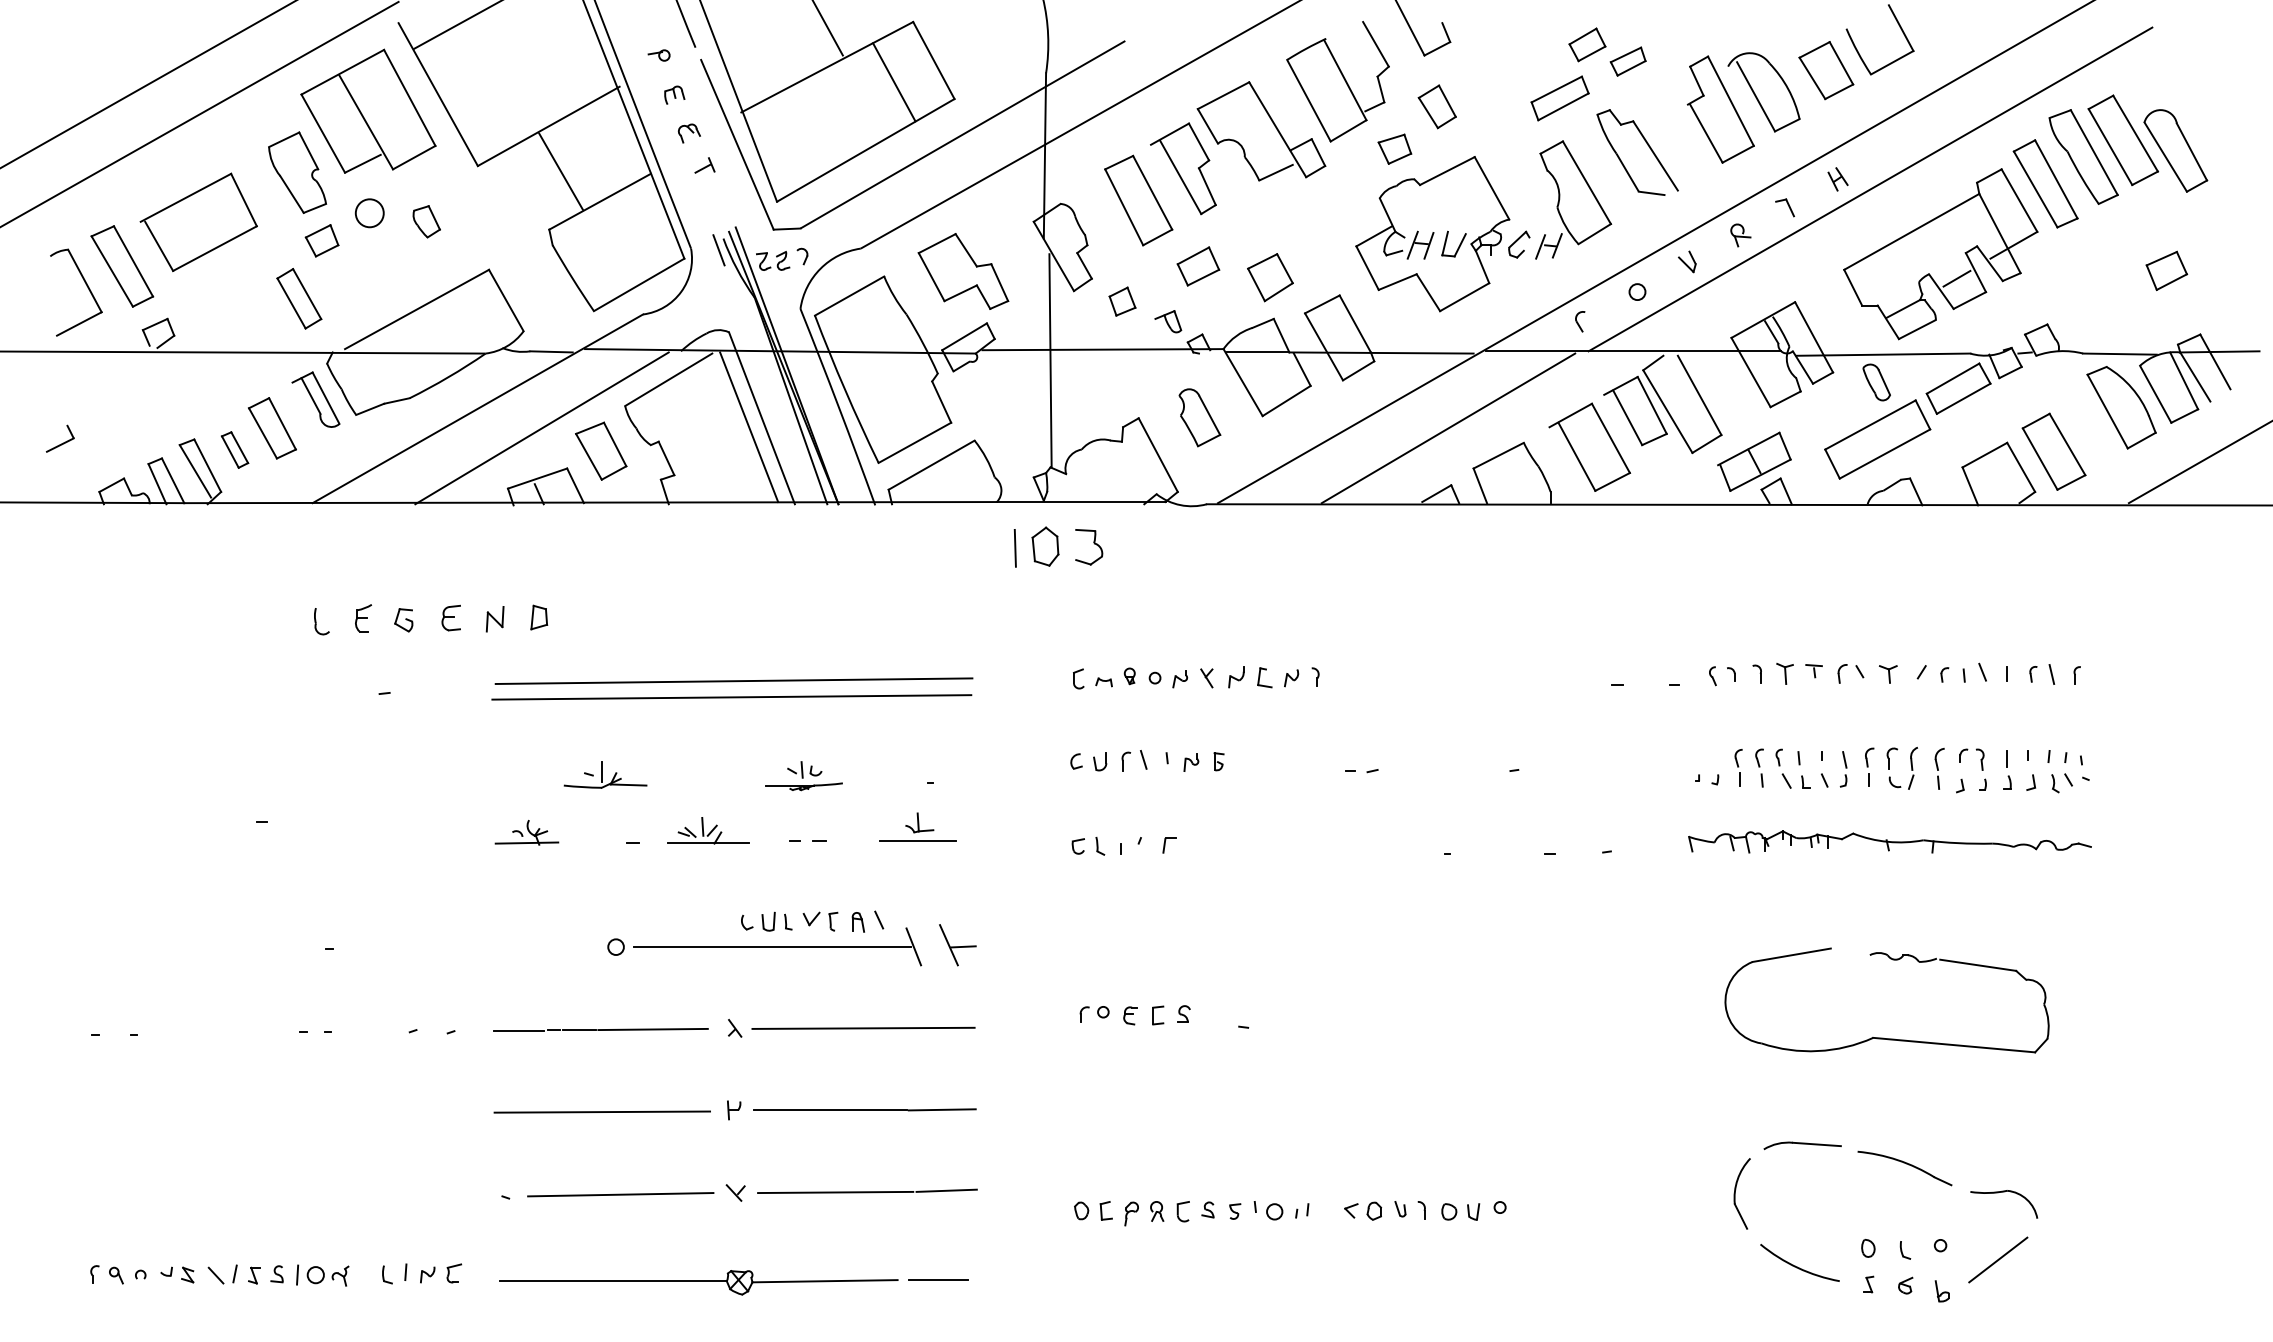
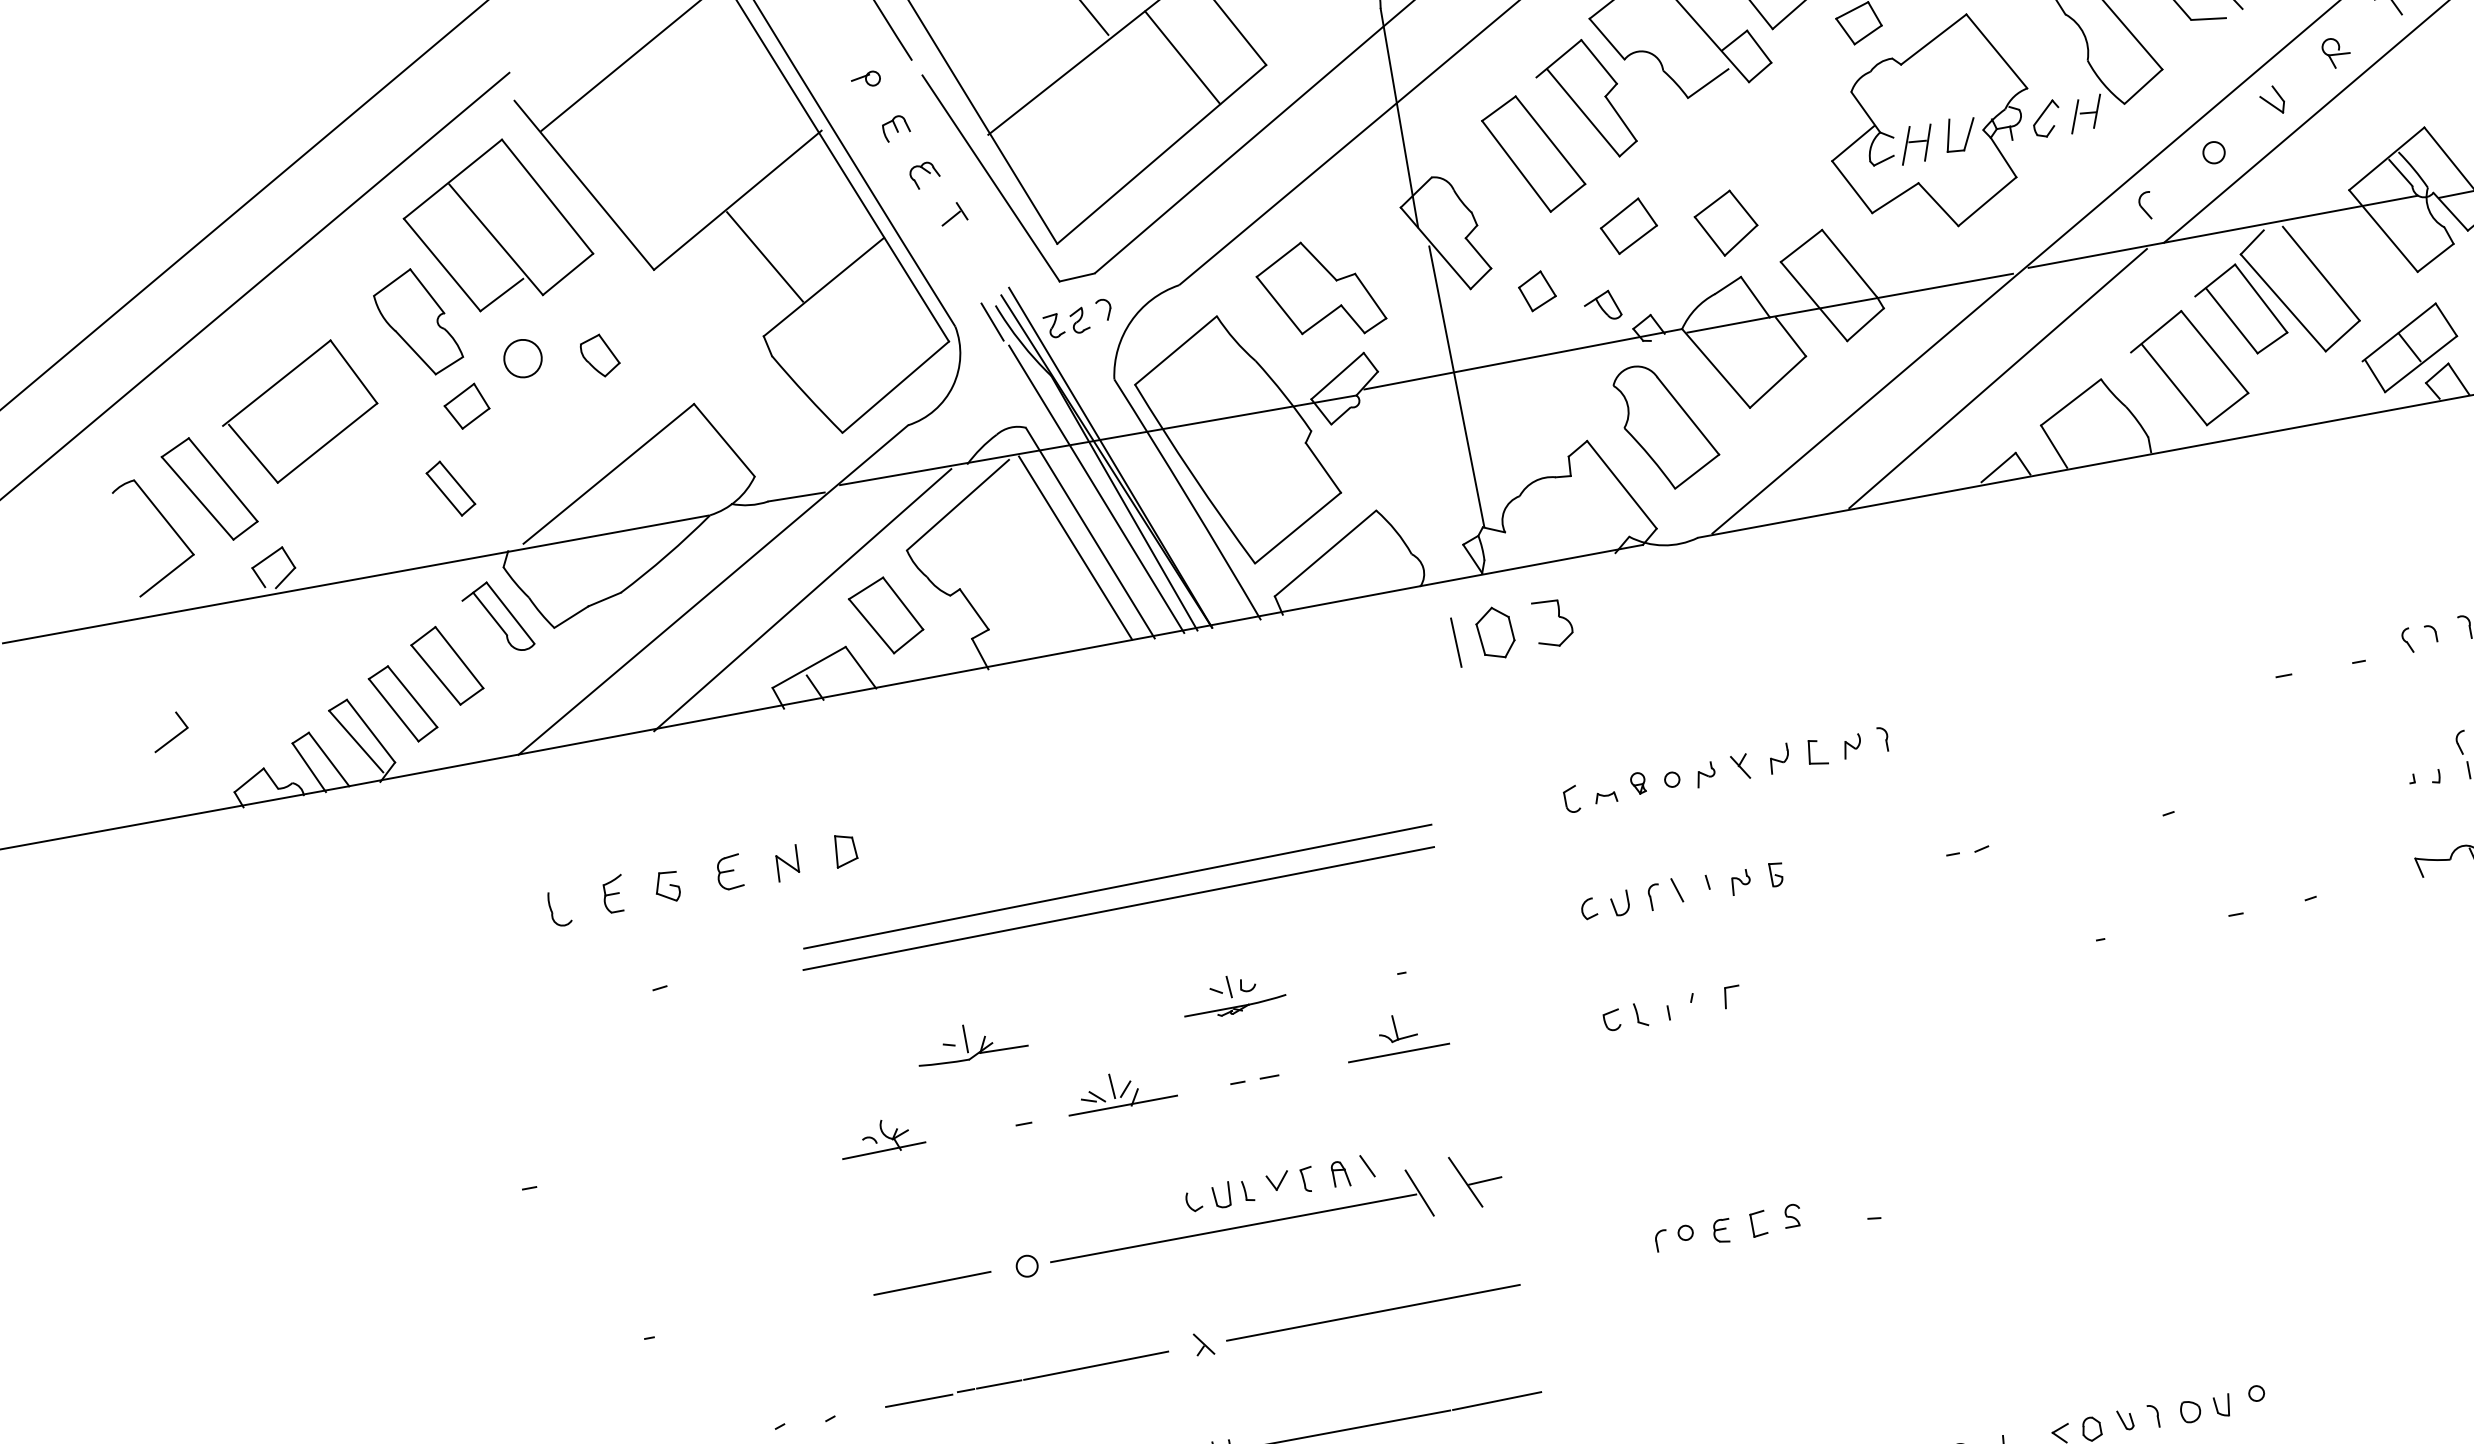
part: (298, 298) -> (449, 488), size x0.71
line: (772, 386) -> (1096, 488), added
part: (1199, 417) -> (1667, 425), size x1.67
part: (234, 449) -> (402, 703), size x1.67
line: (544, 946) -> (932, 1282), added

